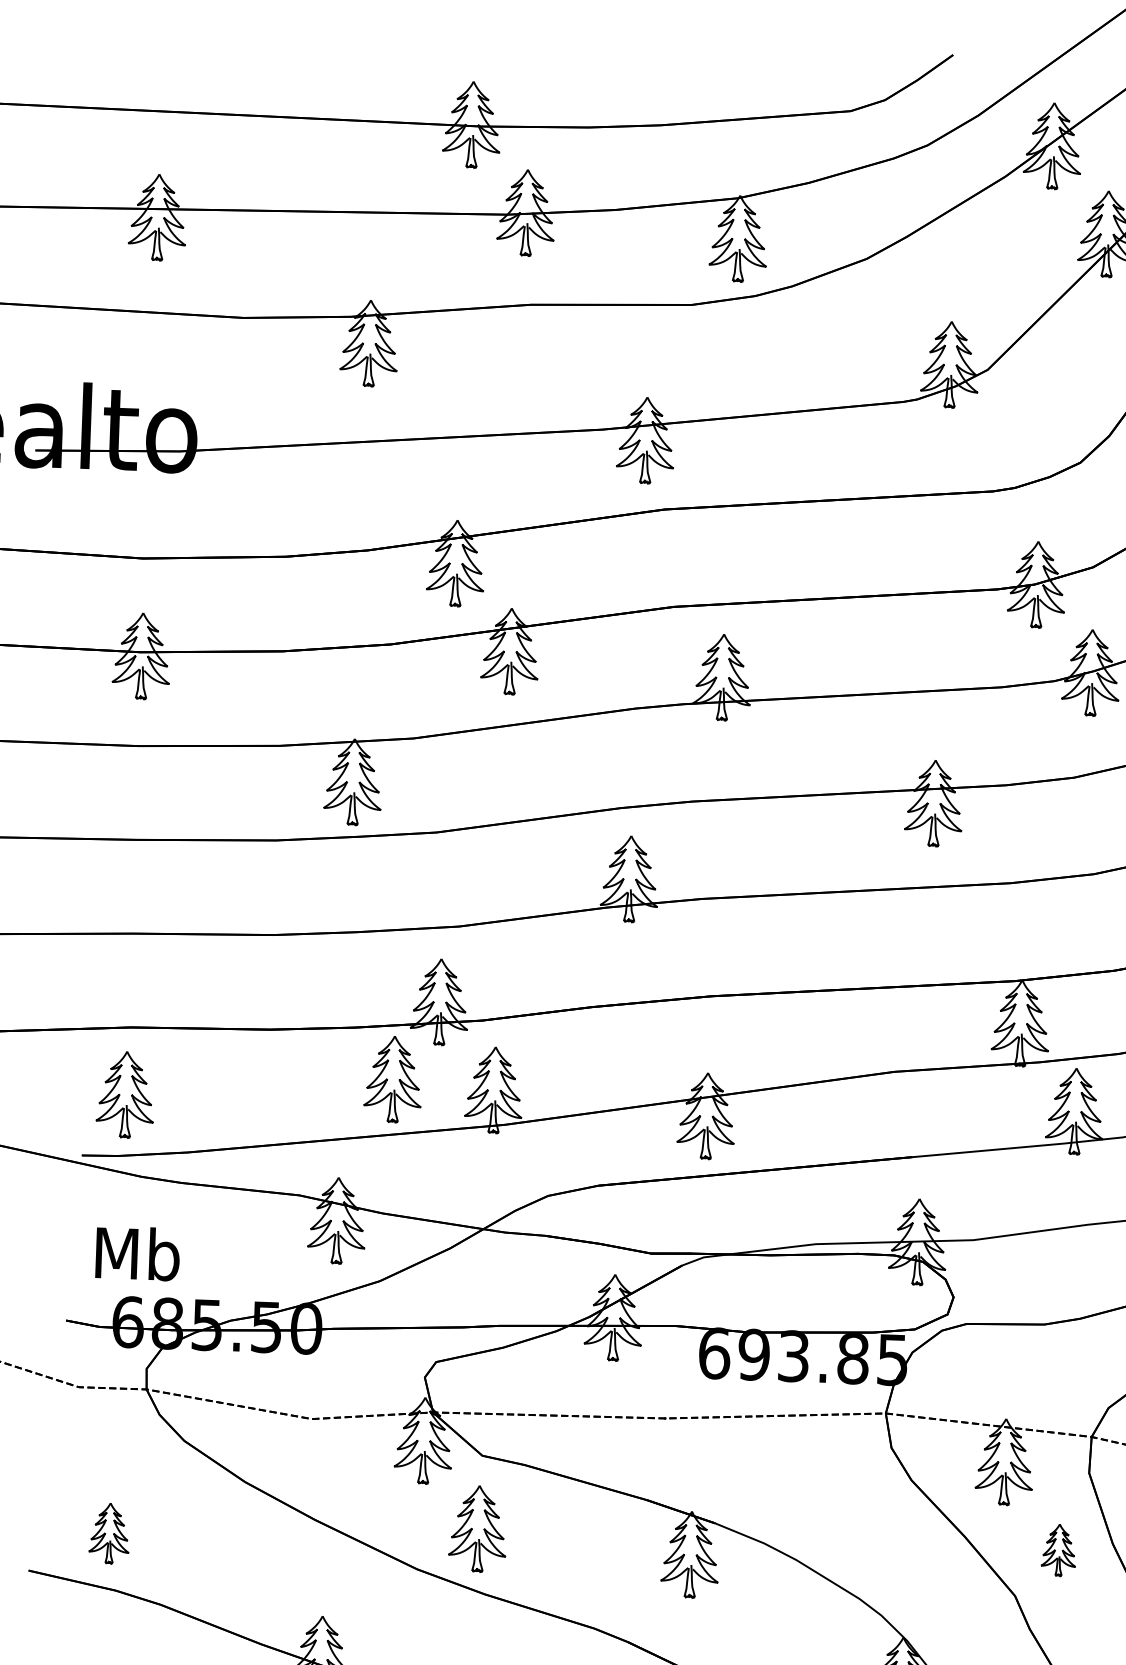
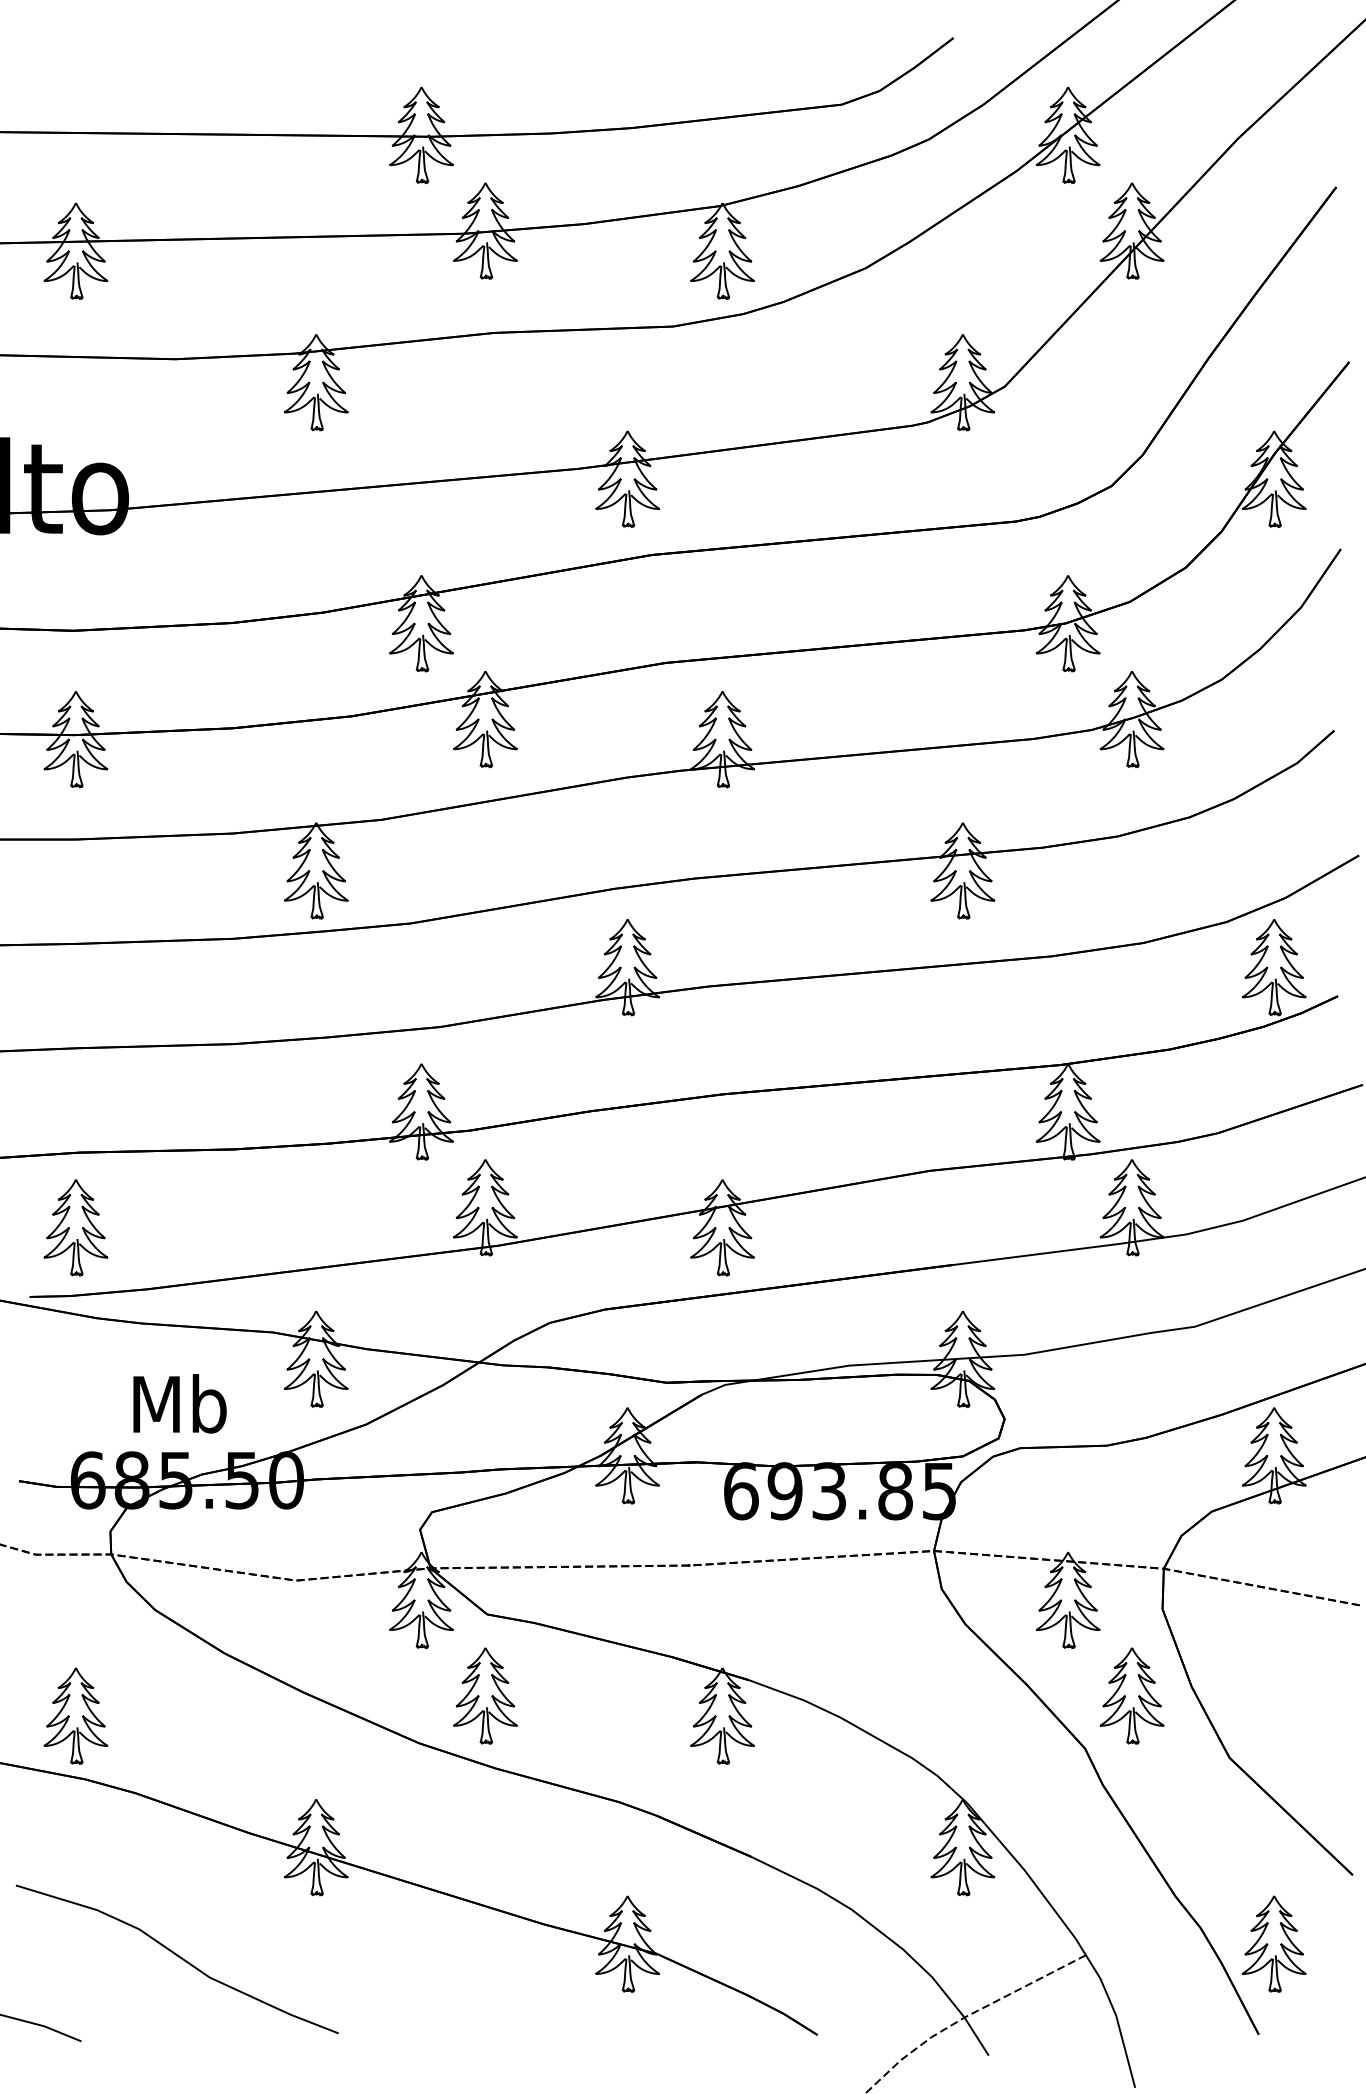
part: (392, 1079) -> (372, 1199), removed
text: (137, 1253) -> (179, 1403), moved
part: (109, 1532) -> (75, 1715), size x1.43
part: (1058, 1549) -> (1131, 1695), size x1.67

